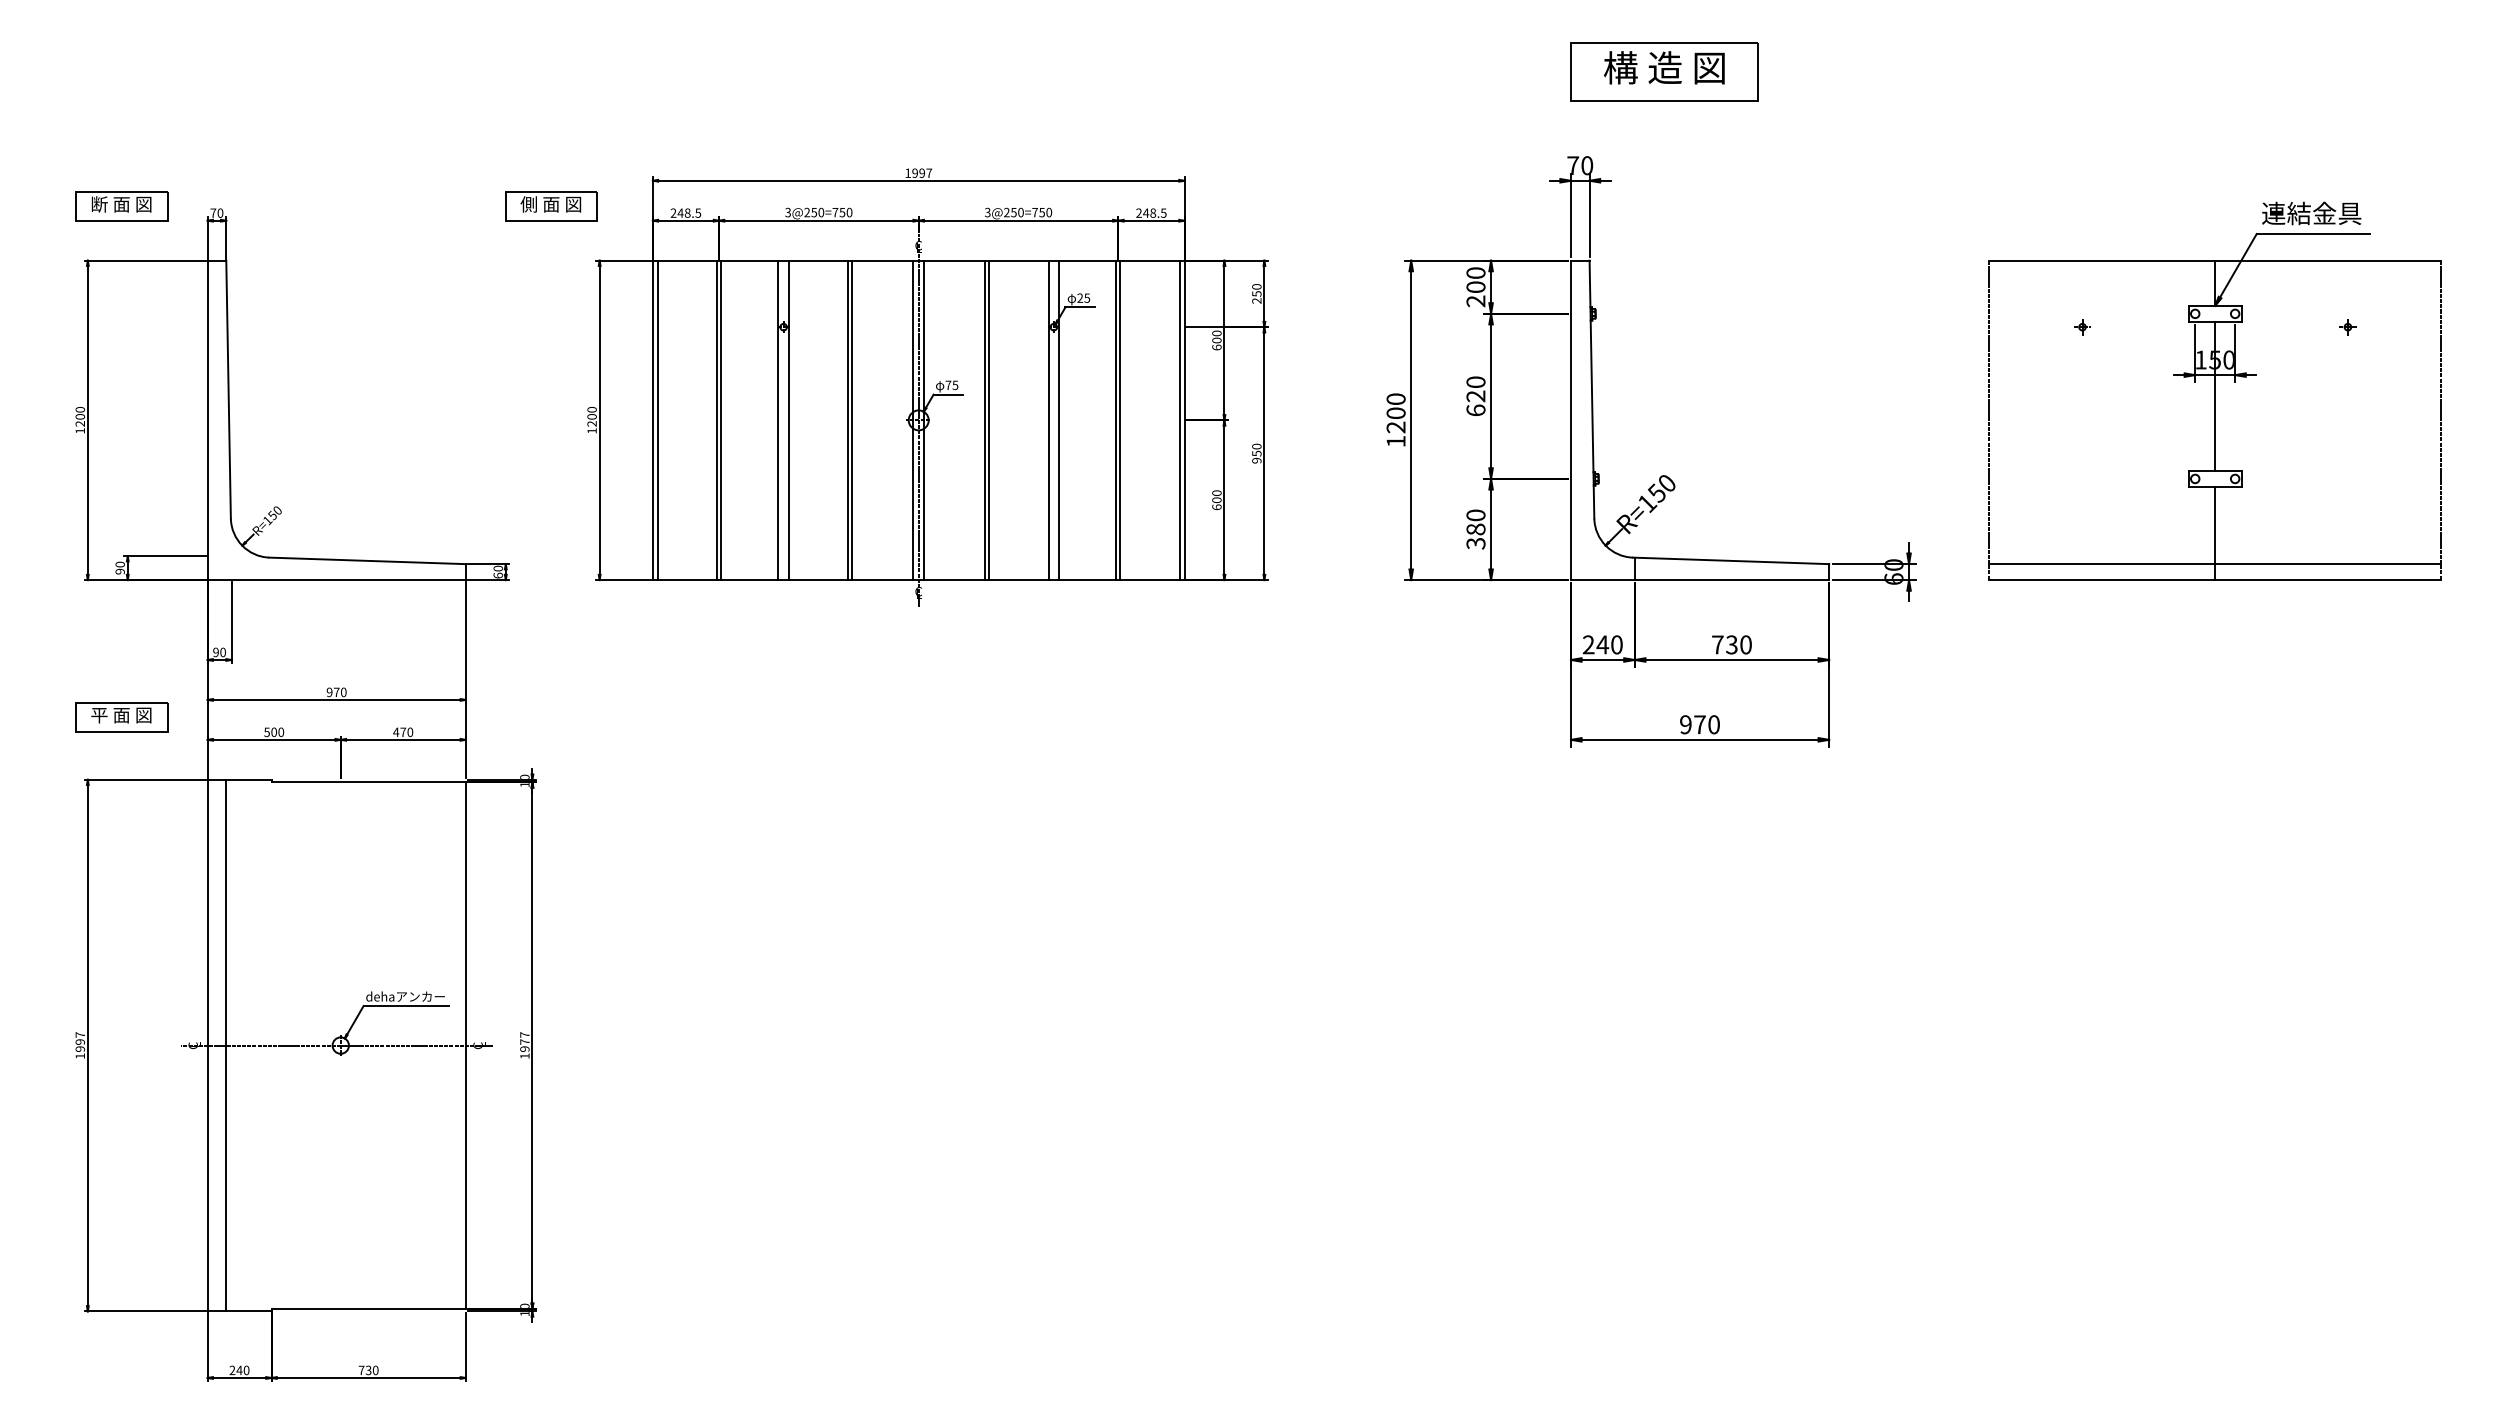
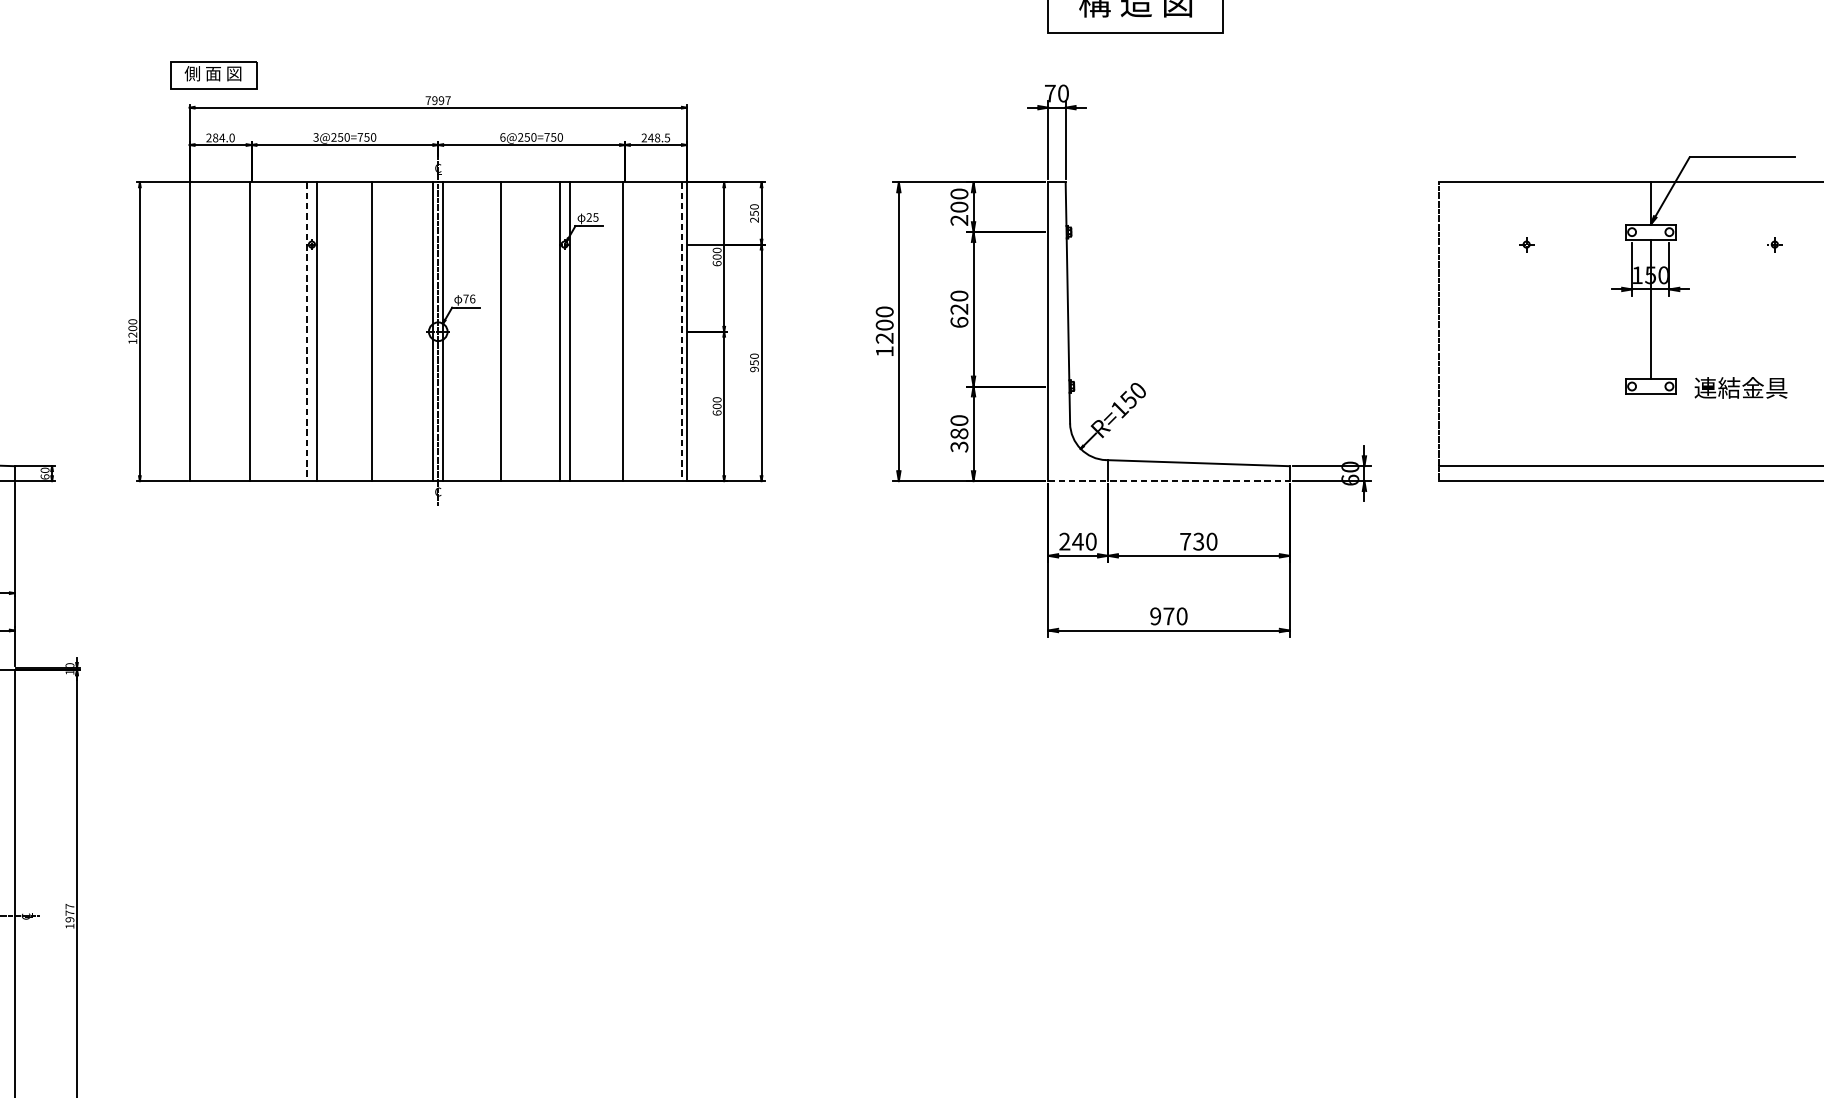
text: (907, 172) -> (427, 99), 1997 -> 7997
part: (551, 206) -> (213, 75), moved
text: (689, 212) -> (223, 137), 248.5 -> 284.0
text: (987, 212) -> (502, 137), 3@250=750 -> 6@250=750
text: (2311, 213) -> (1740, 387), moved
text: (955, 385) -> (472, 299), 75 -> 76
line: (657, 420) -> (193, 331), removed
line: (721, 420) -> (253, 331), removed
line: (778, 420) -> (307, 331), solid -> dashed
line: (852, 420) -> (376, 331), removed
line: (989, 420) -> (504, 331), removed
line: (1120, 420) -> (626, 331), removed
line: (1179, 420) -> (682, 331), solid -> dashed
line: (2215, 533) -> (1651, 437), removed
line: (1700, 580) -> (1169, 481), solid -> dashed

